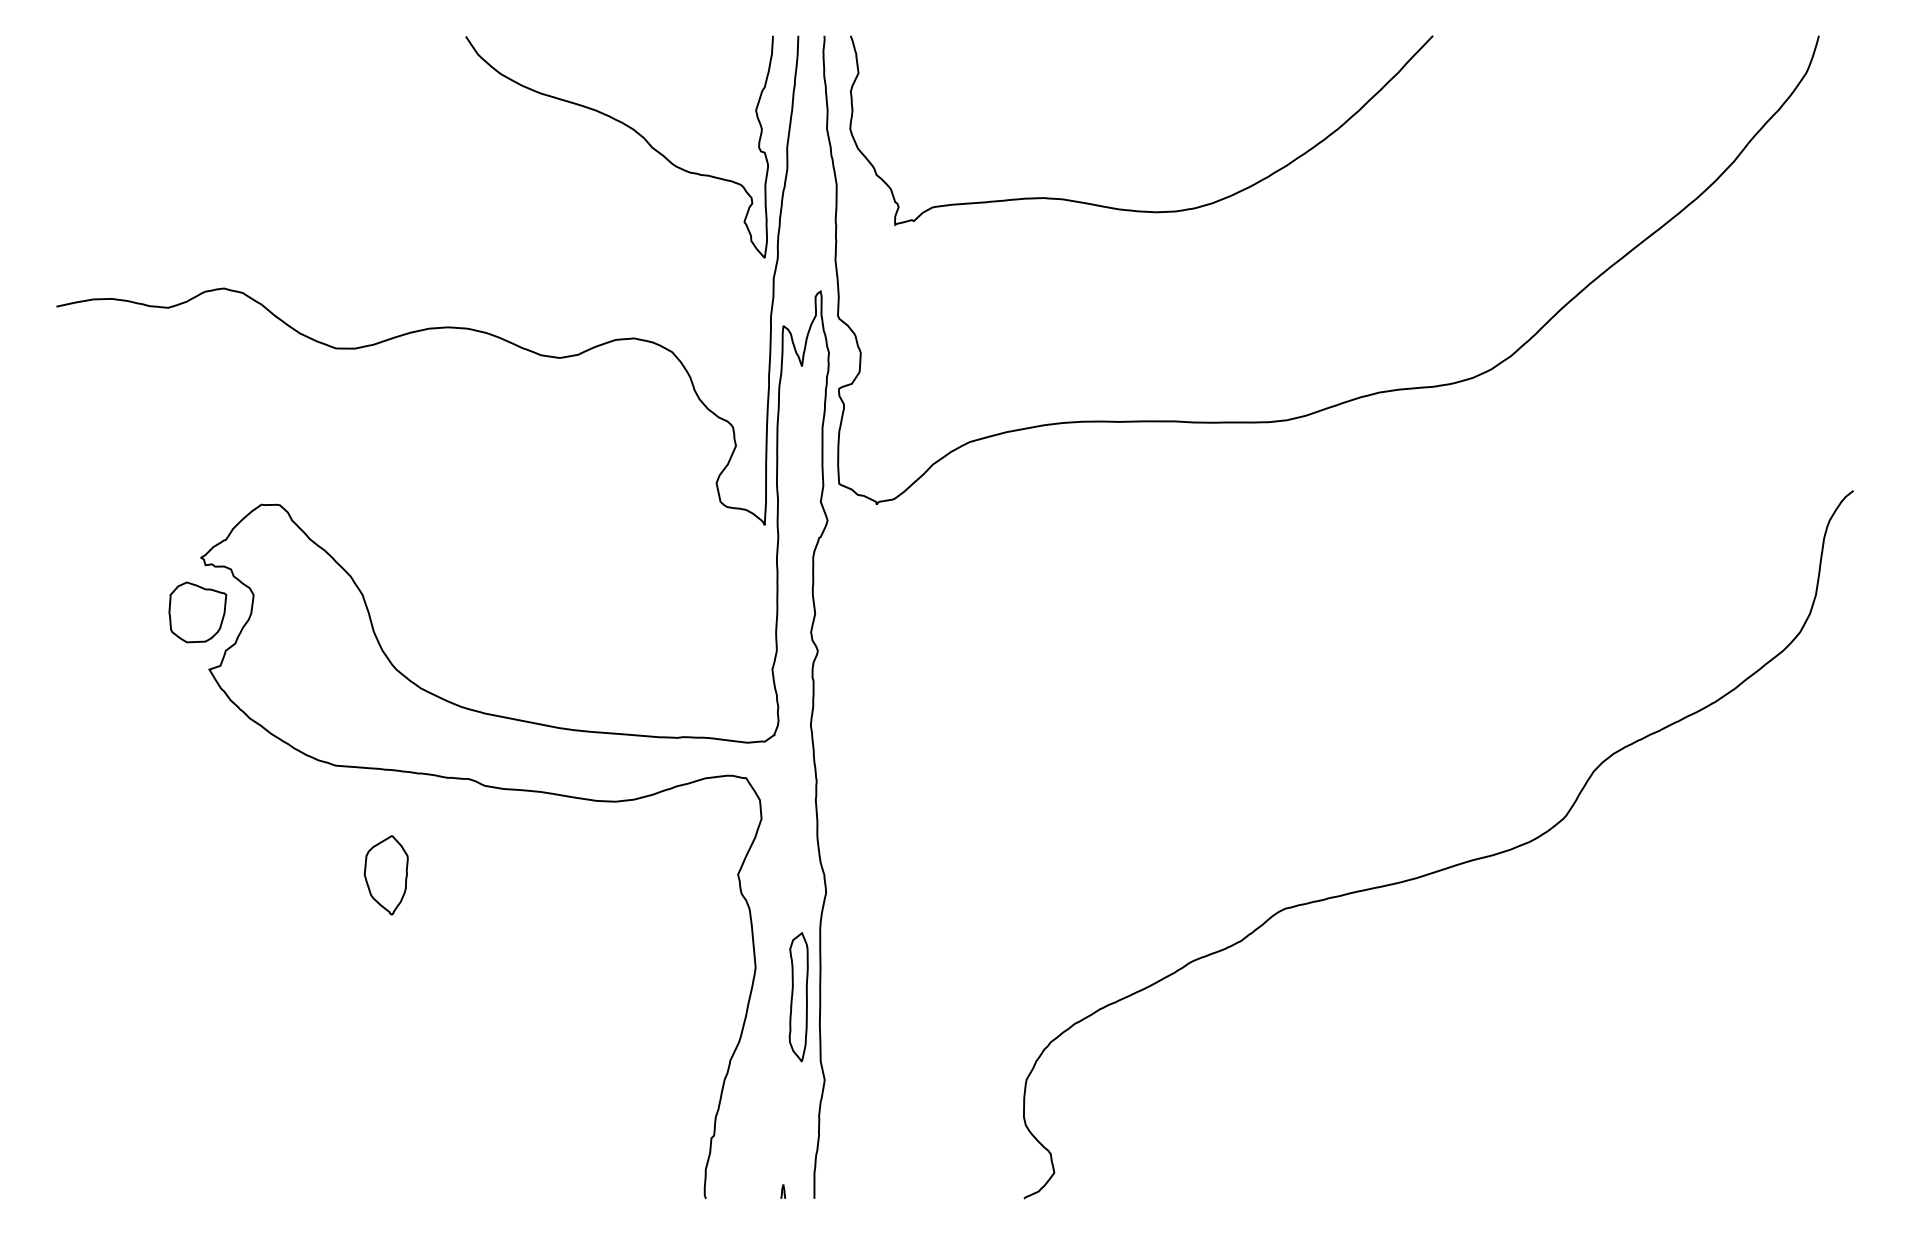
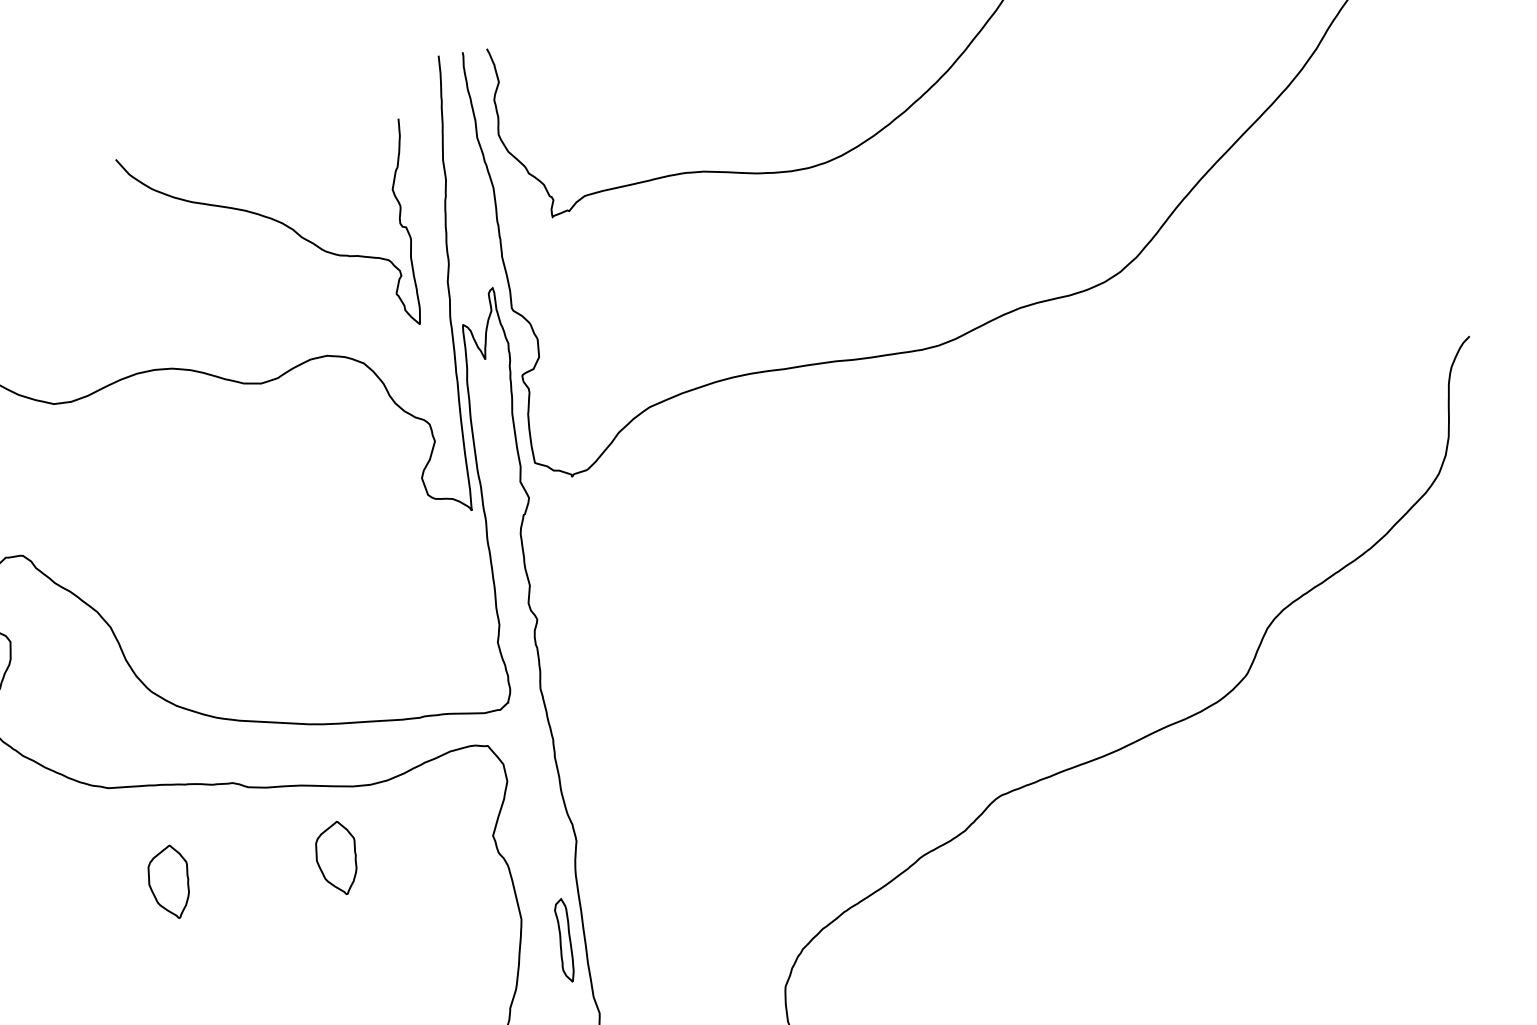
curve: (629, 128) -> (278, 222), moved
part: (567, 875) -> (336, 858), added
part: (798, 996) -> (564, 940), size x0.7

